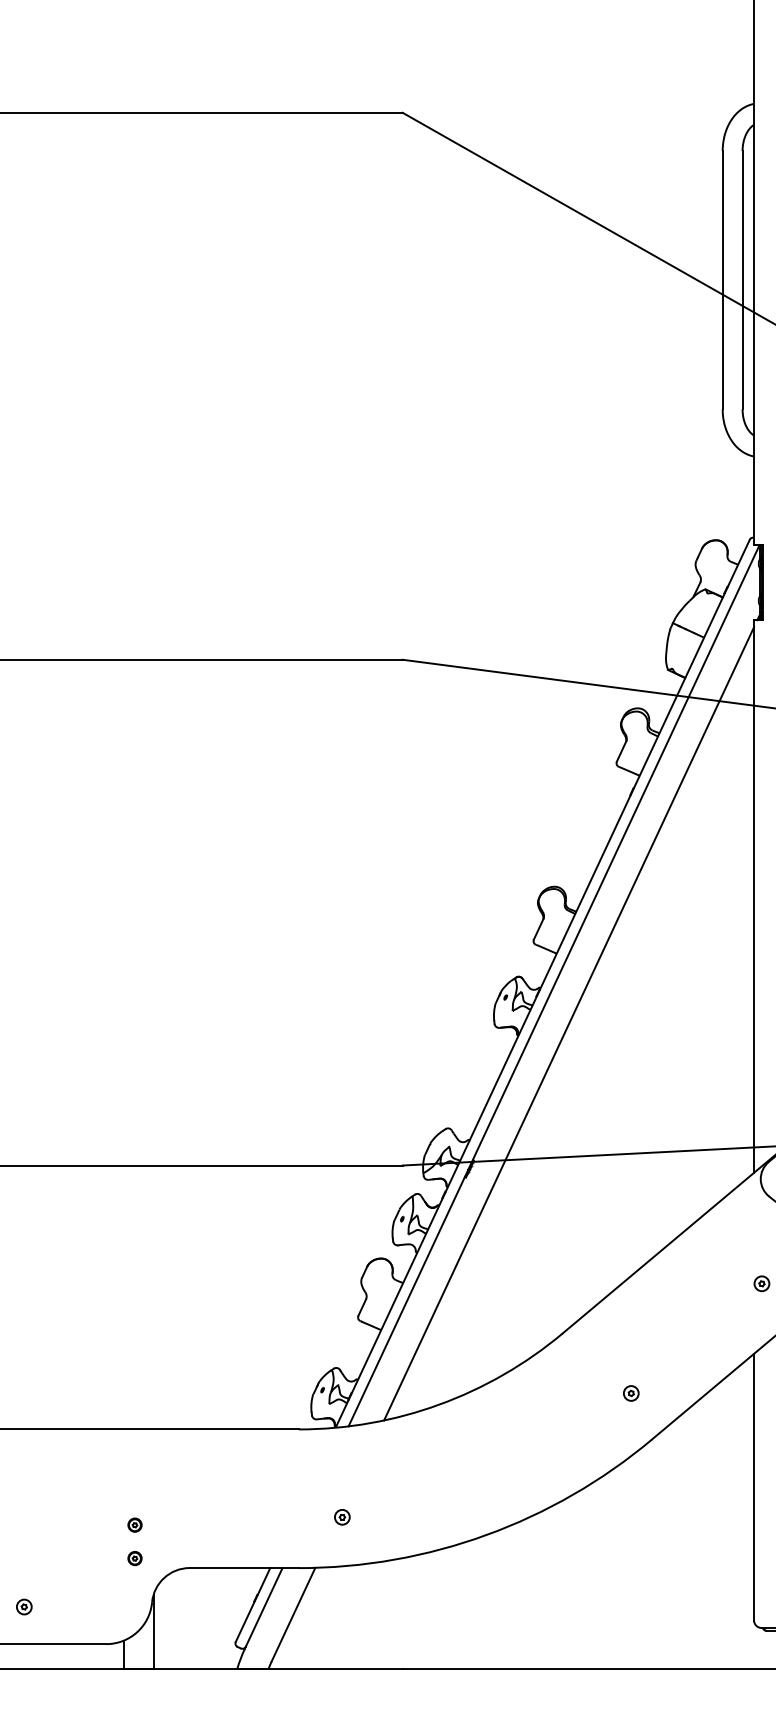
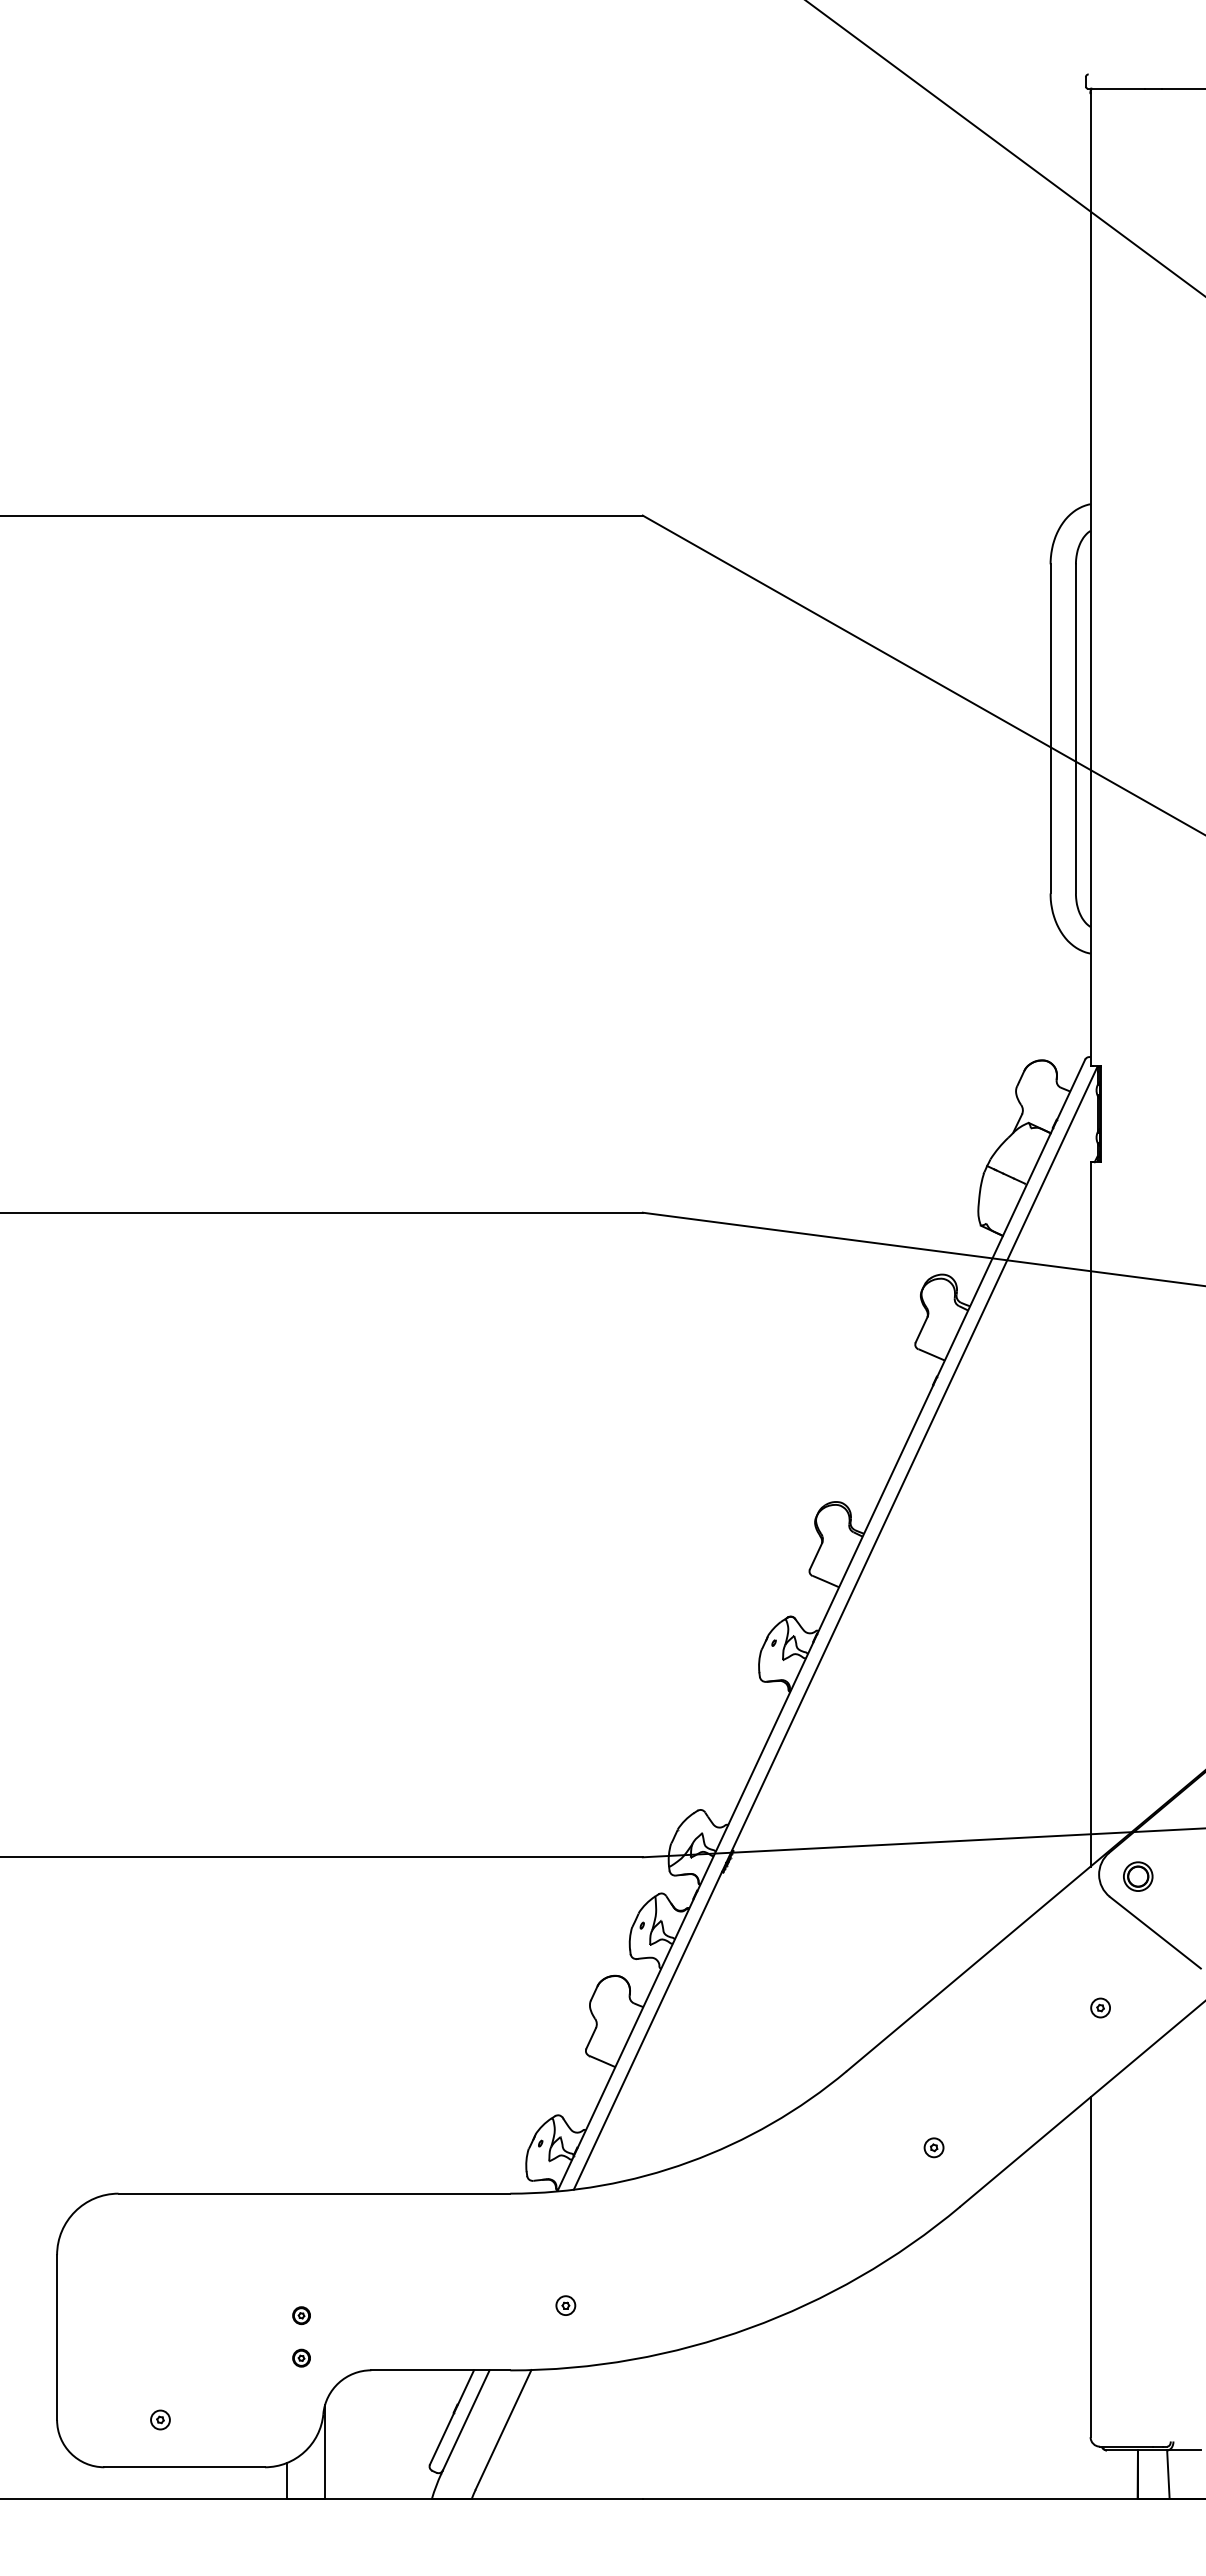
line: (568, 1023) -> (854, 1676), removed

